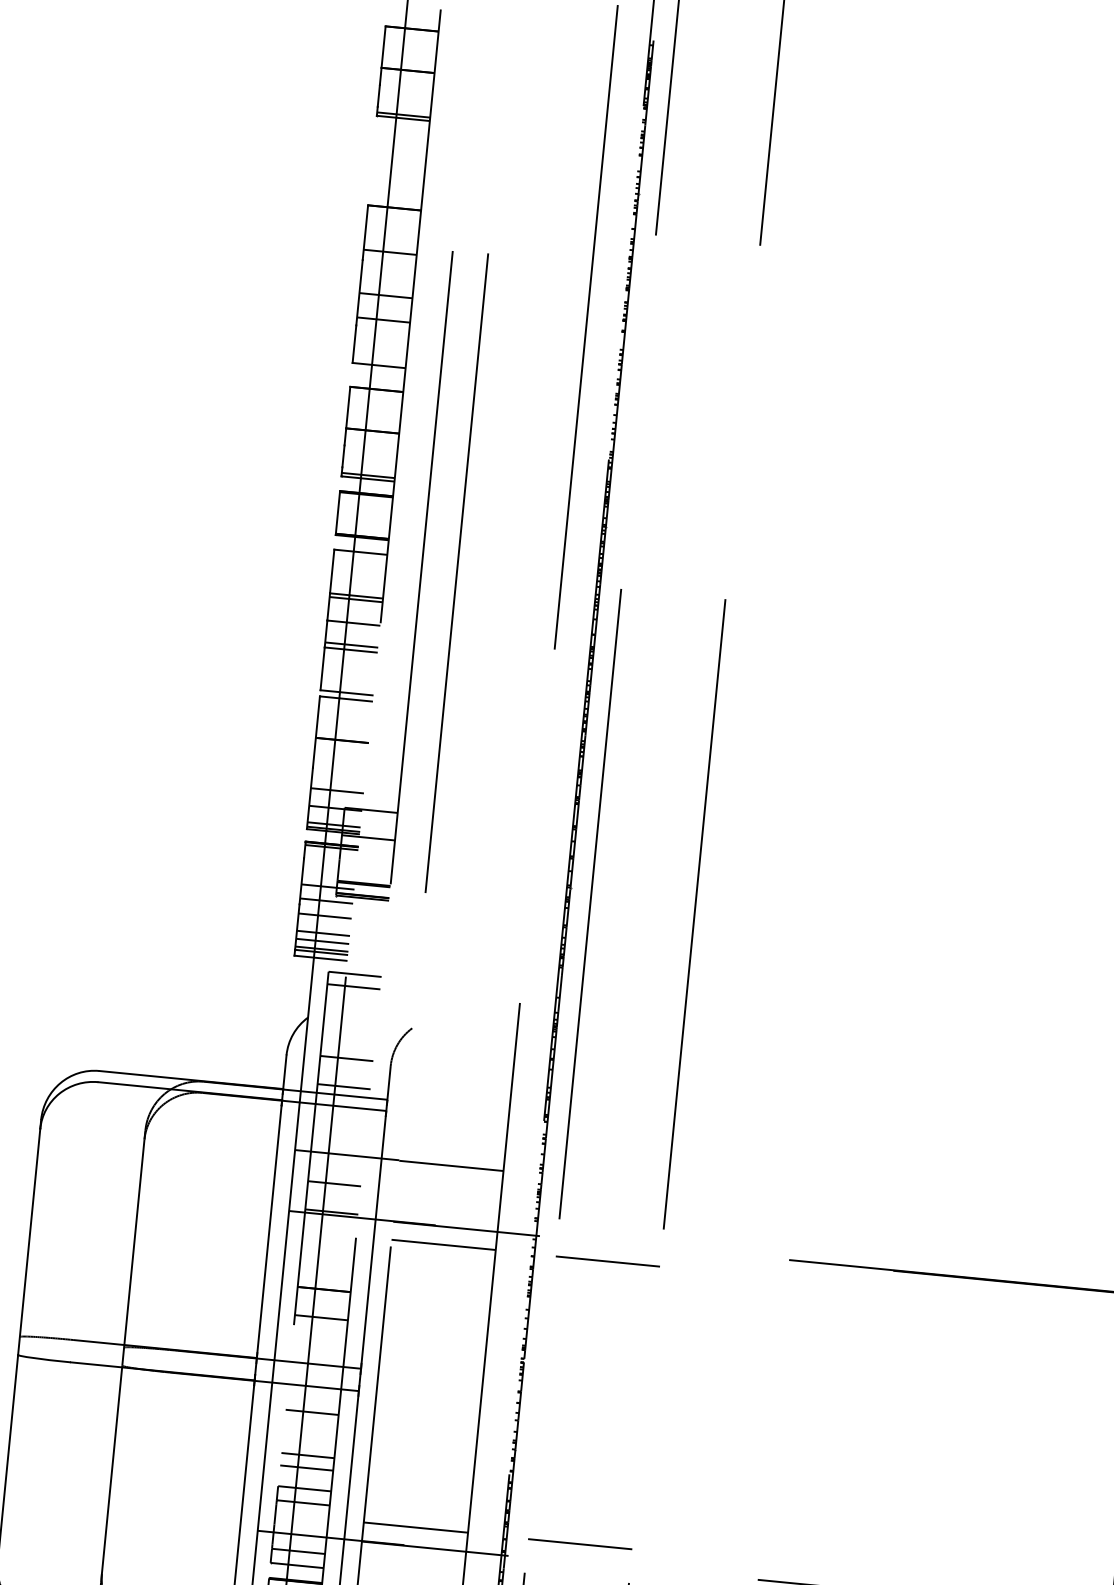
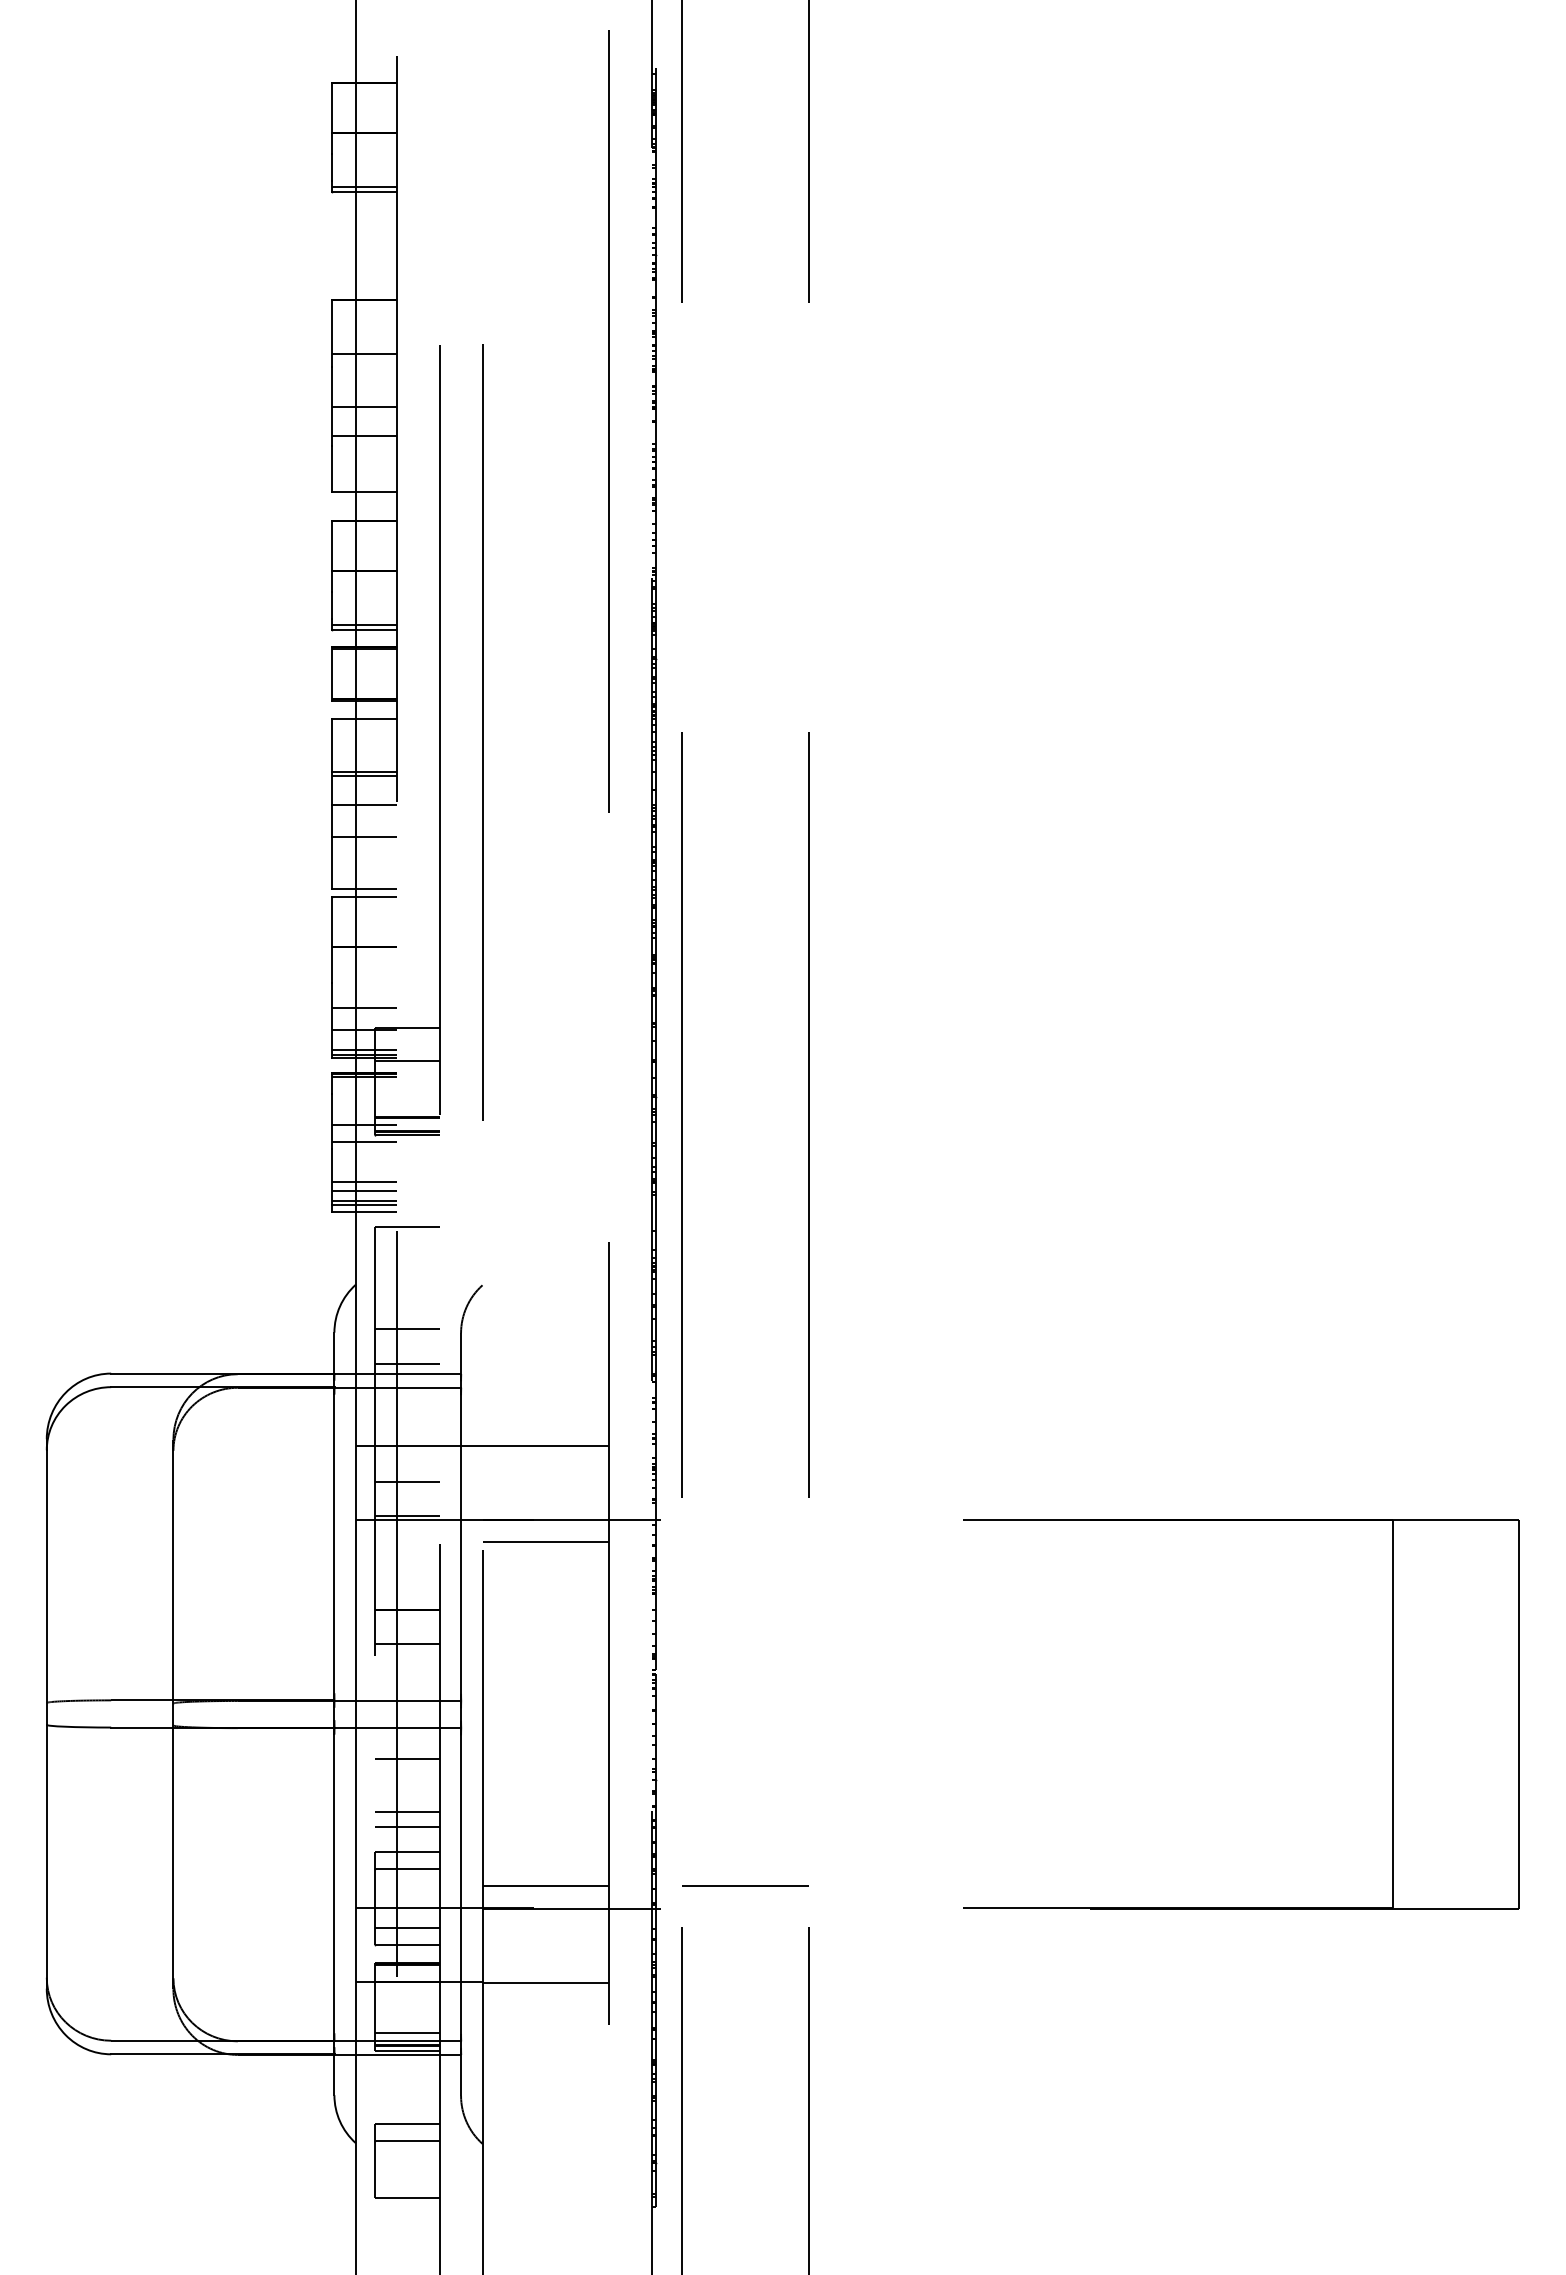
line: (351, 645) -> (364, 831), removed
line: (325, 916) -> (364, 1160), removed
line: (353, 987) -> (407, 1242), removed
line: (607, 1261) -> (745, 1542), removed

